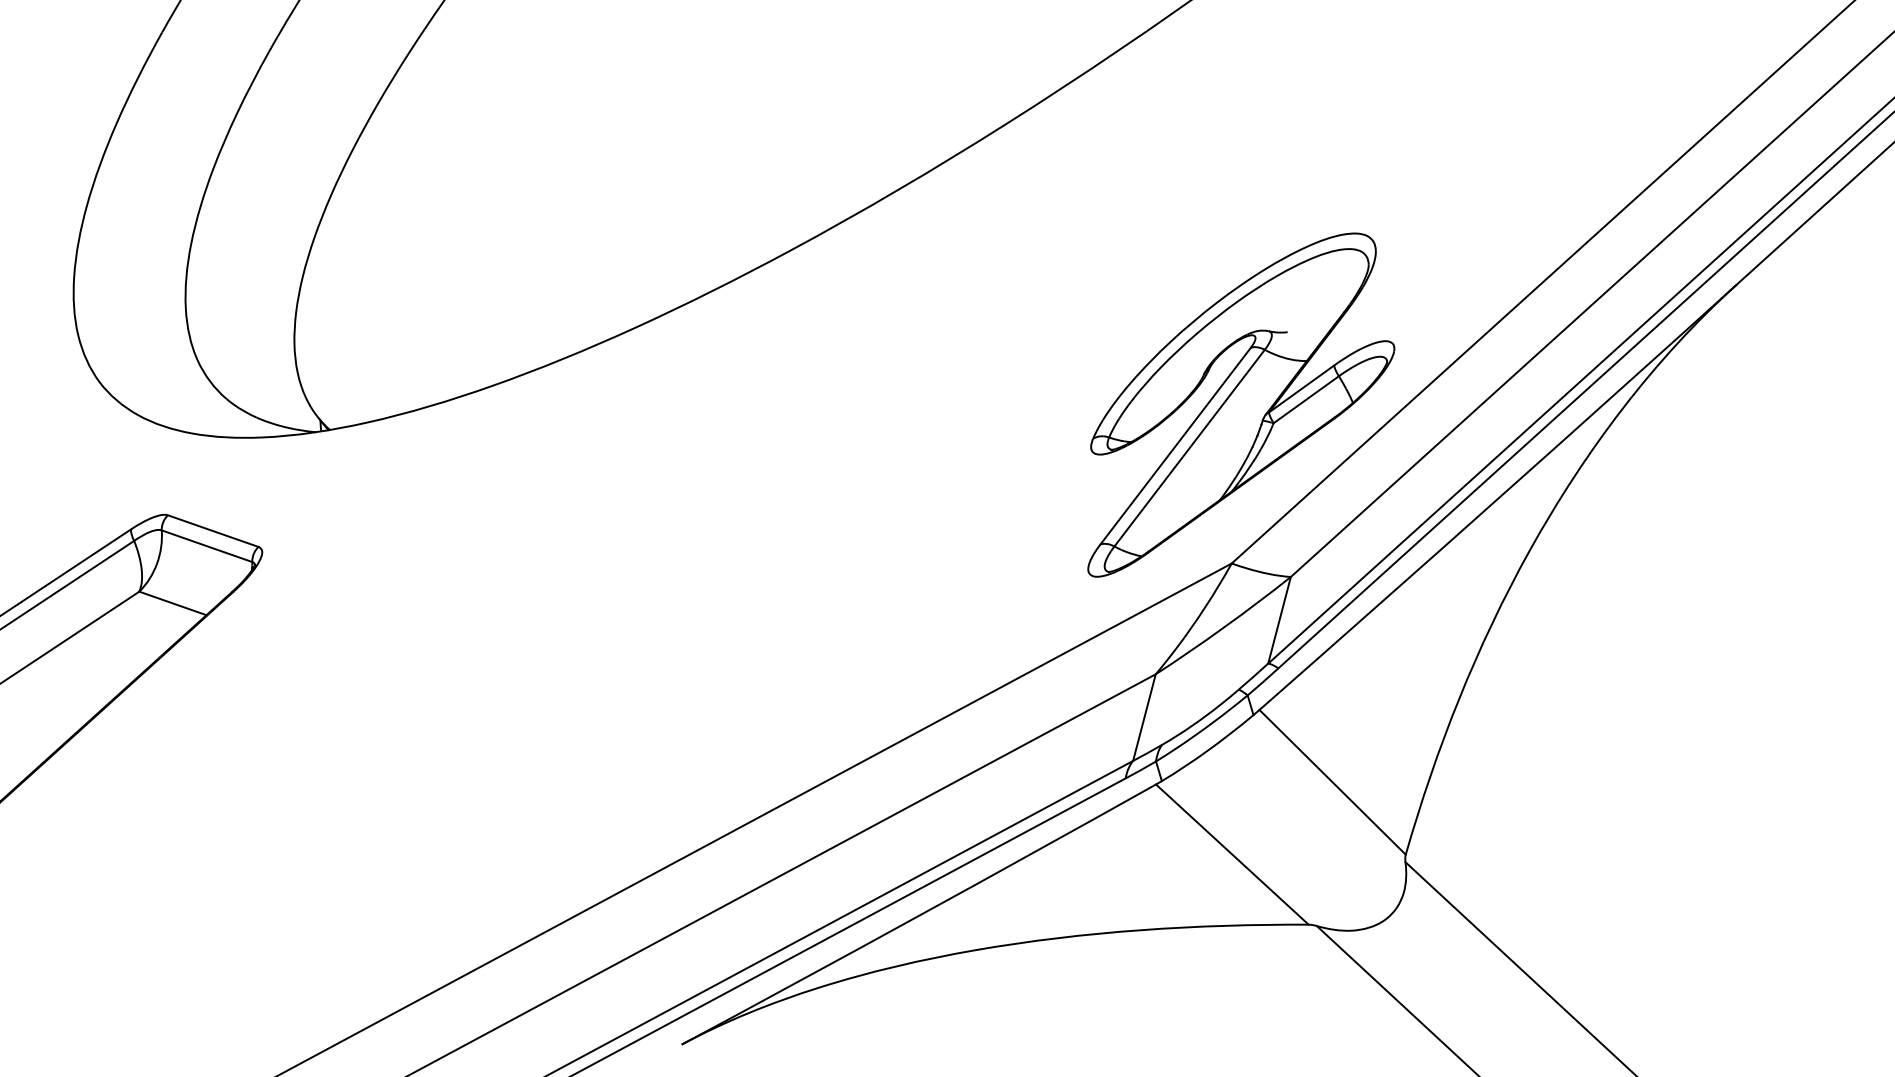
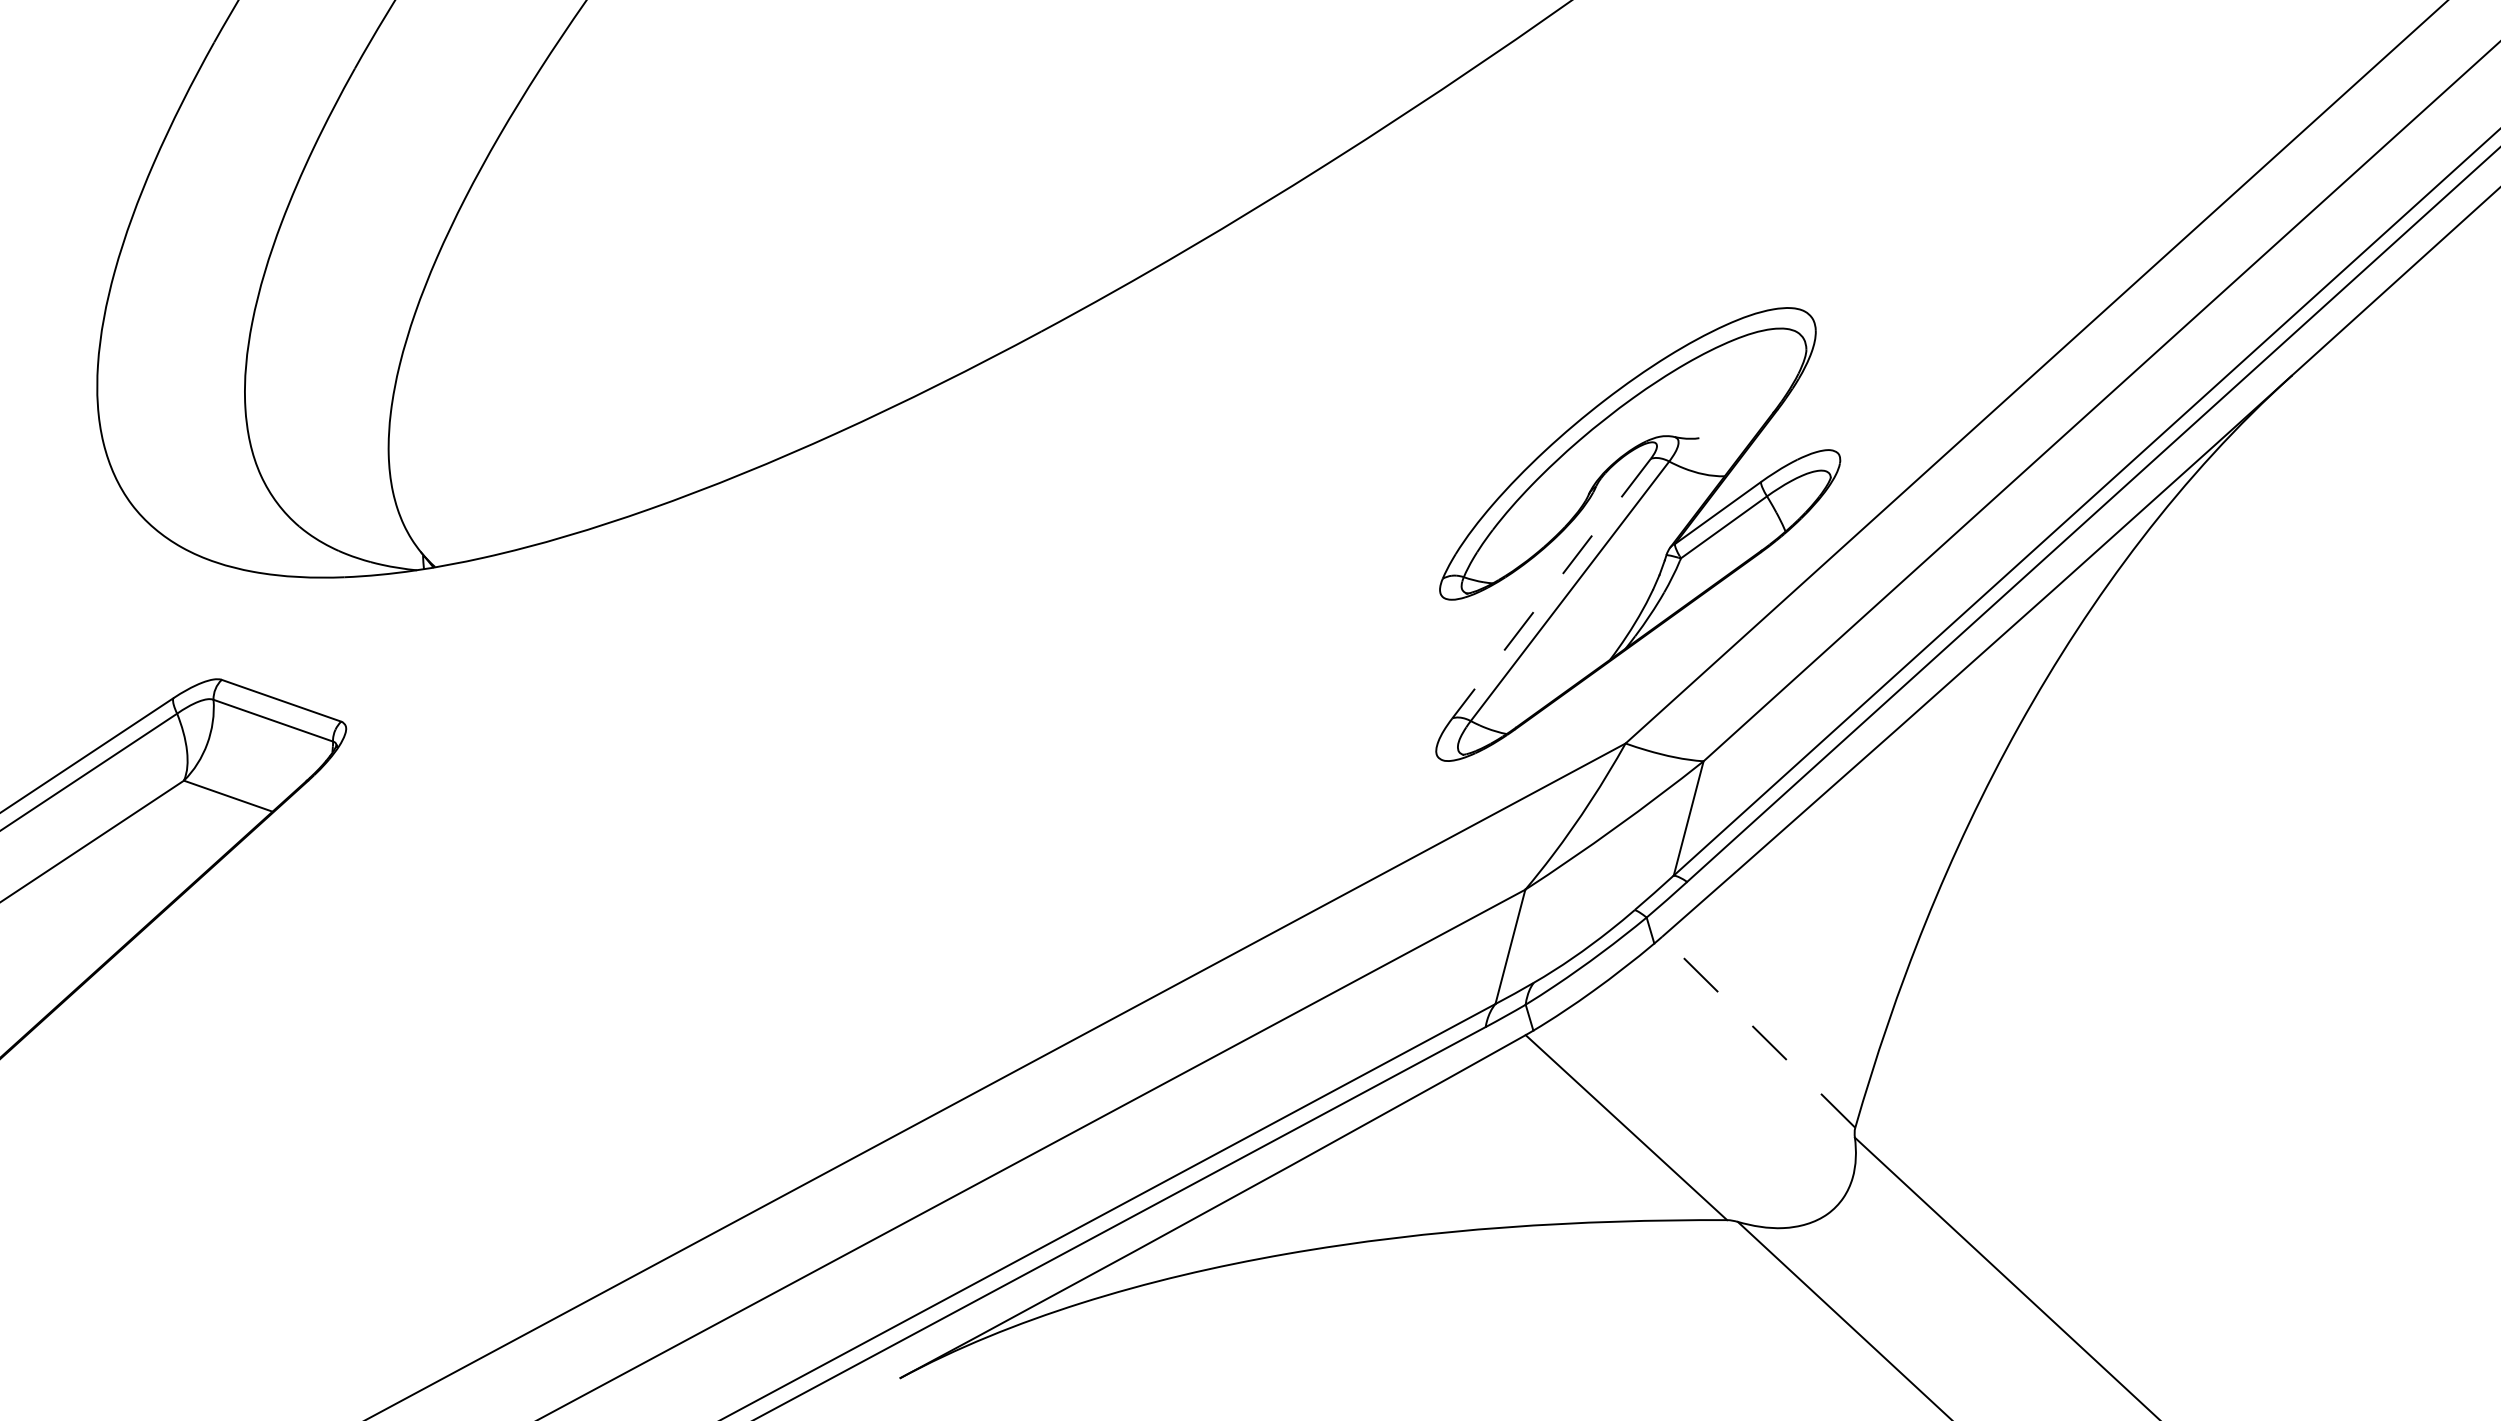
line: (1175, 446) -> (1551, 589), solid -> dashed
line: (1332, 782) -> (1758, 1032), solid -> dashed

